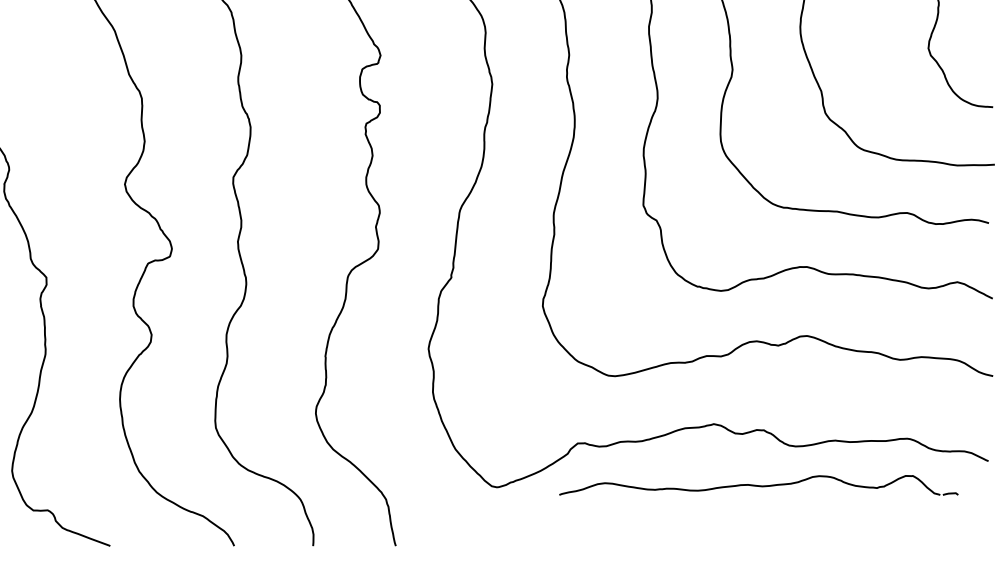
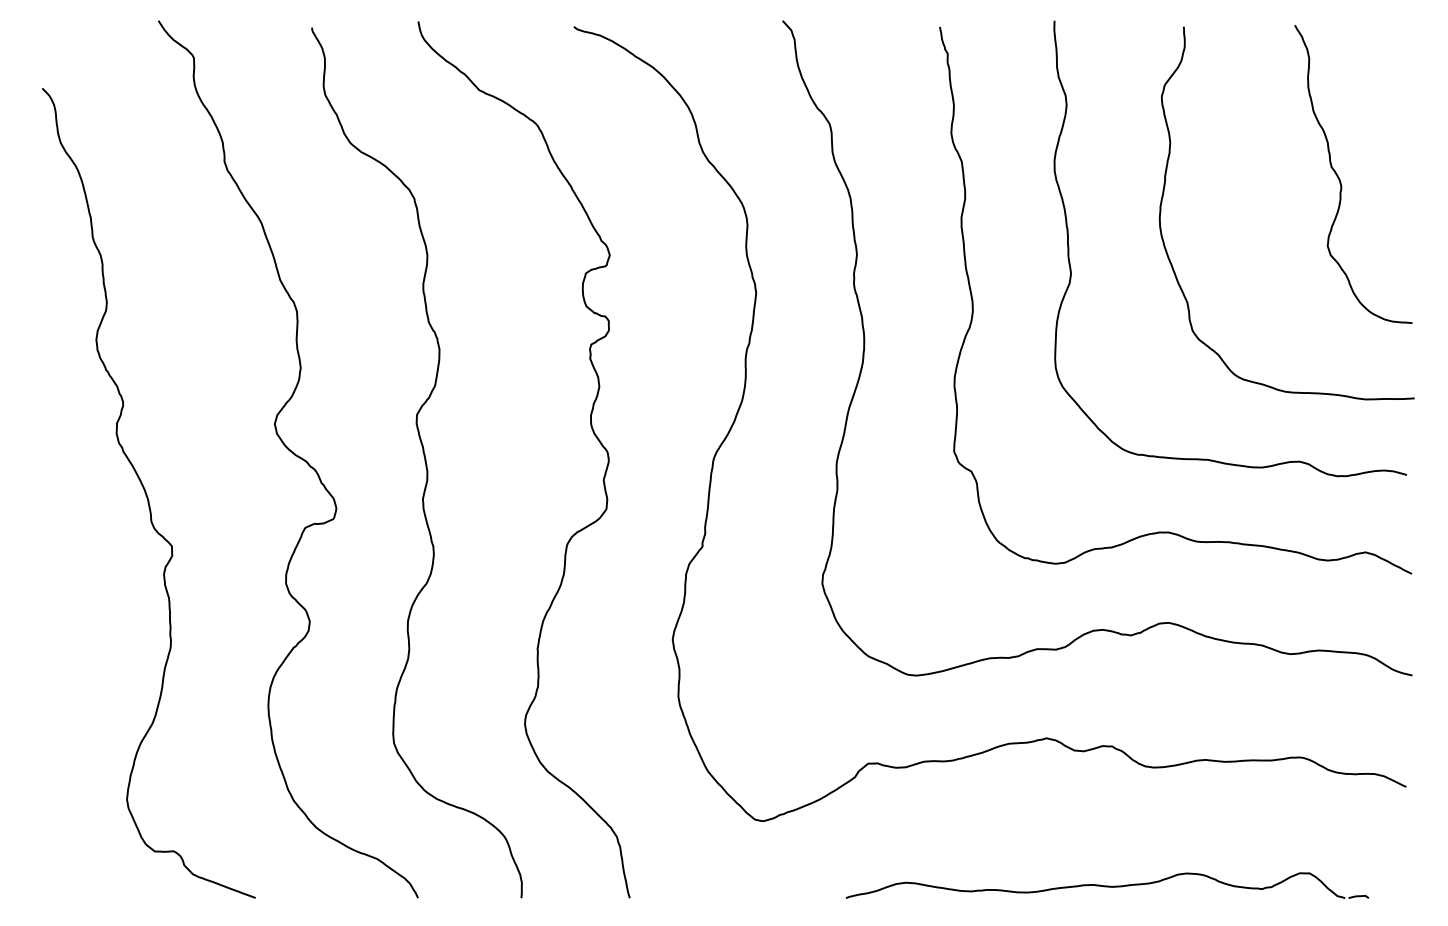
part: (758, 485) -> (1107, 885), moved

